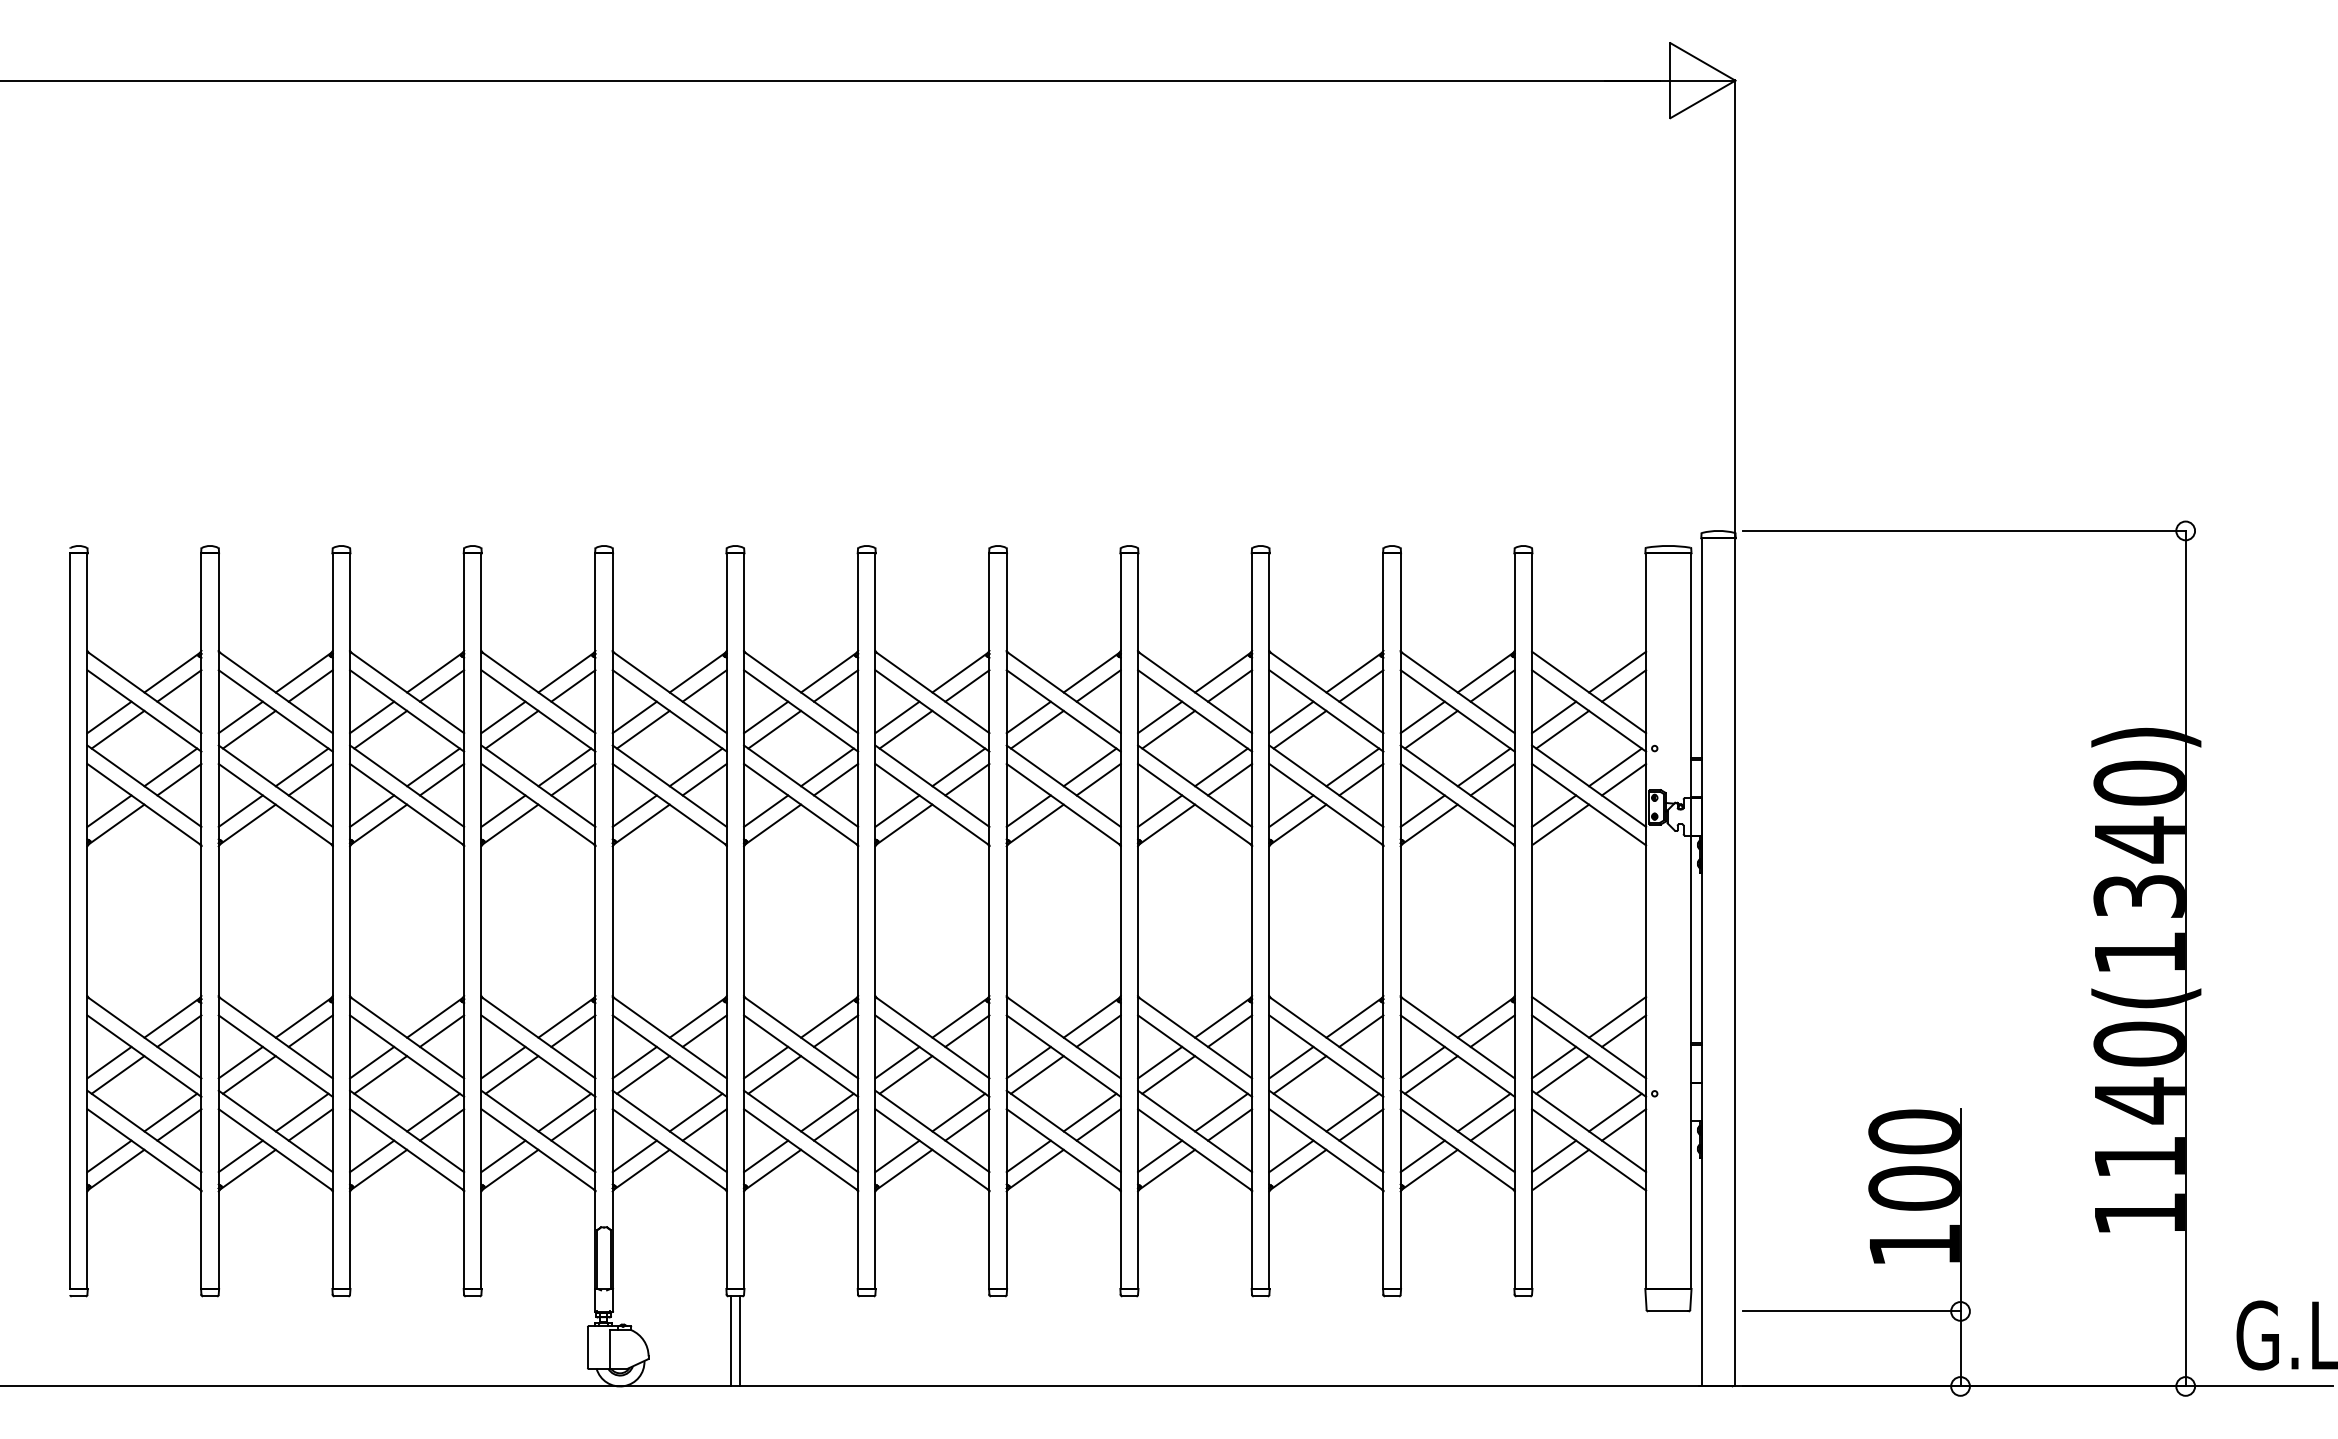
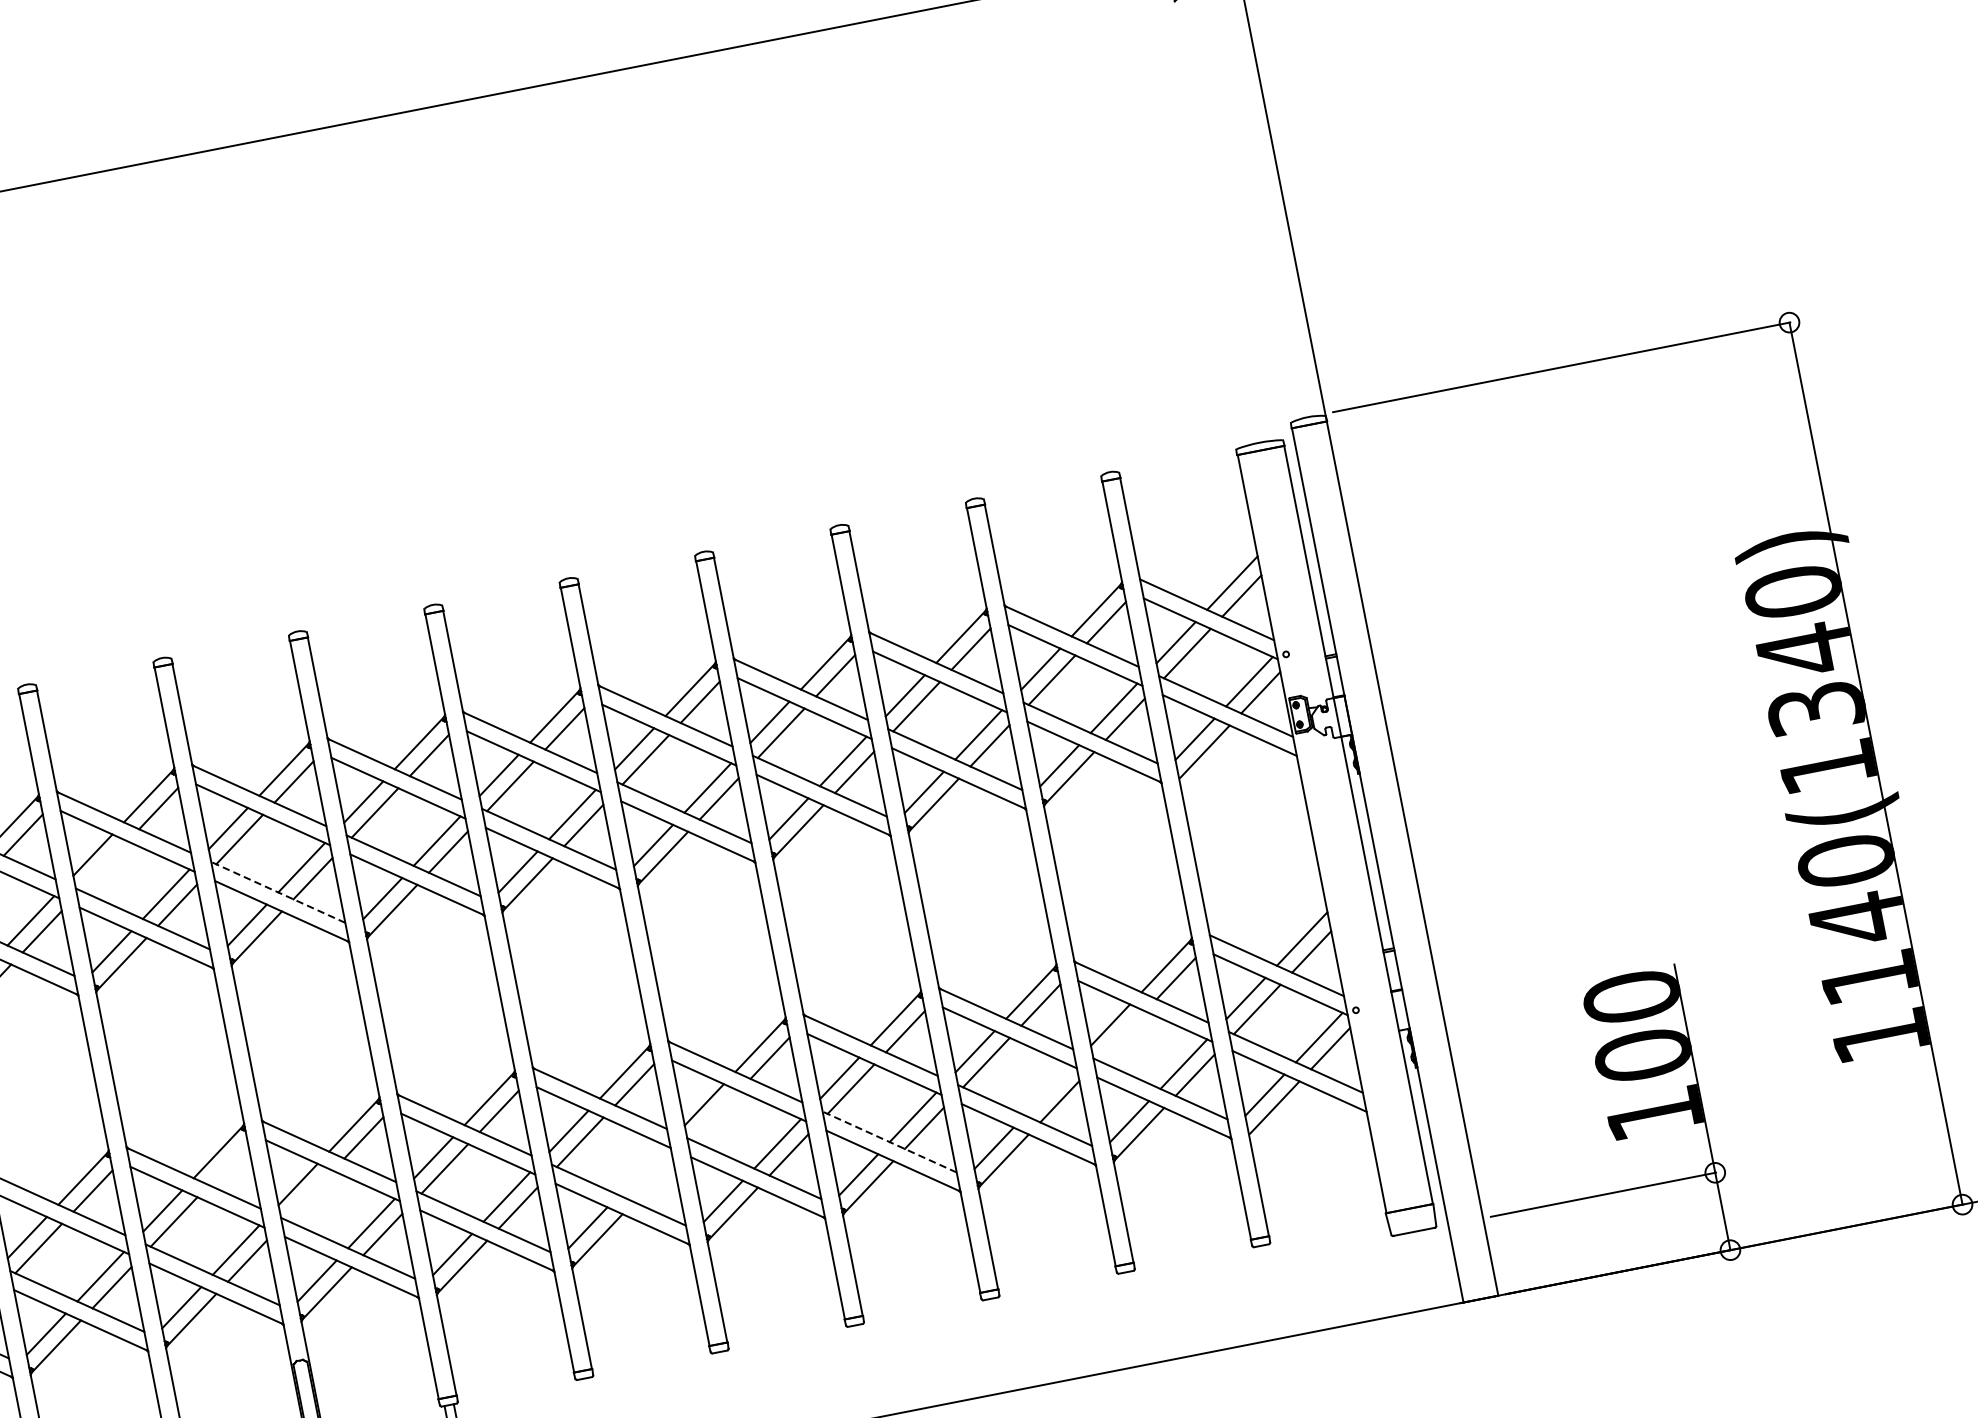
line: (511, 729) -> (103, 865), removed
line: (669, 785) -> (277, 891), solid -> dashed
line: (573, 1030) -> (228, 1163), removed
line: (643, 1074) -> (309, 1194), removed
line: (1037, 1074) -> (715, 1115), removed
line: (1430, 1074) -> (1120, 1035), removed
line: (958, 1112) -> (641, 1170), removed
line: (1352, 1112) -> (1048, 1090), removed
line: (967, 1124) -> (653, 1180), removed
line: (1194, 1131) -> (889, 1142), solid -> dashed

